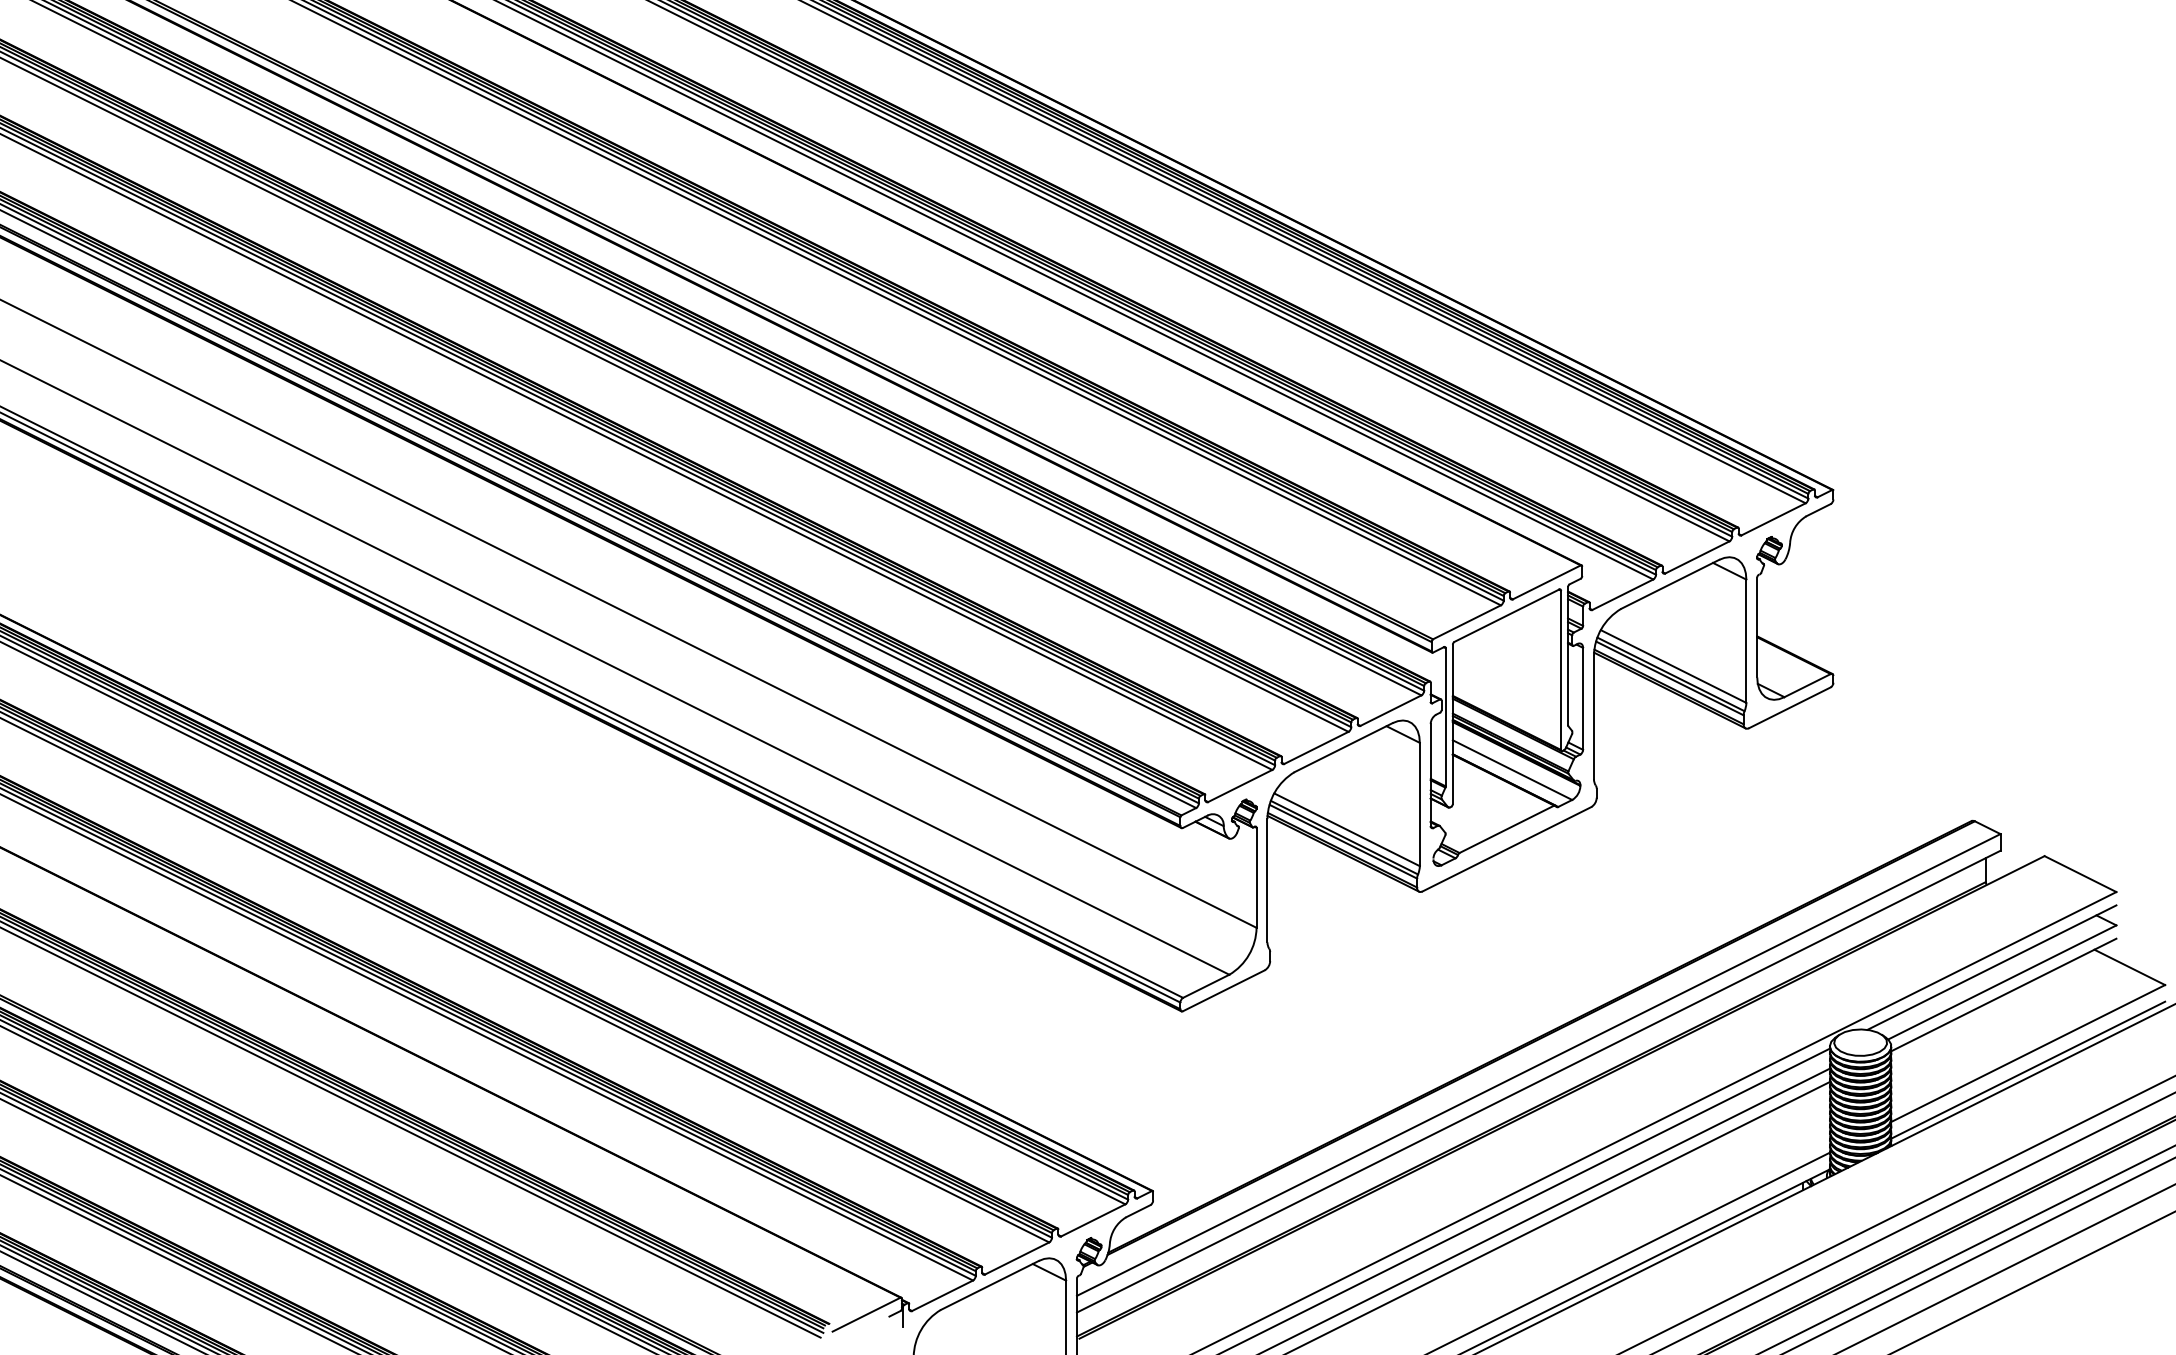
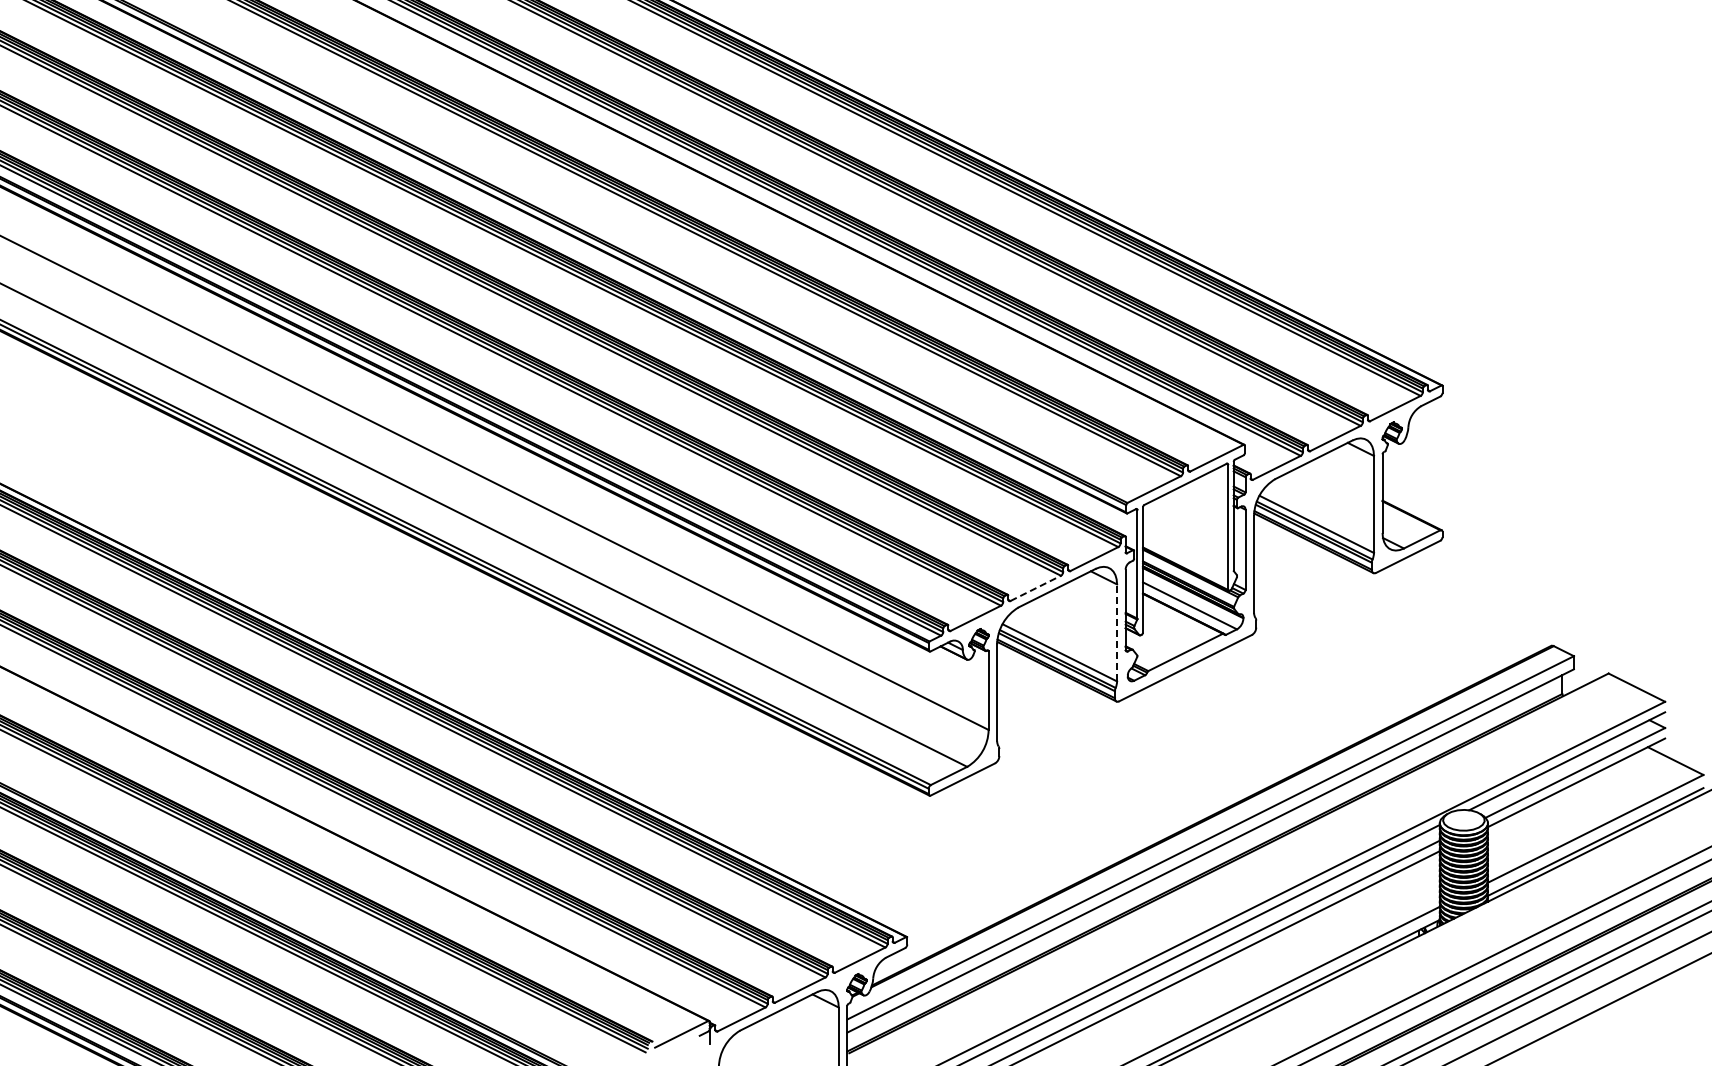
line: (1317, 748) -> (1036, 588), solid -> dashed
line: (1420, 803) -> (1117, 632), solid -> dashed

